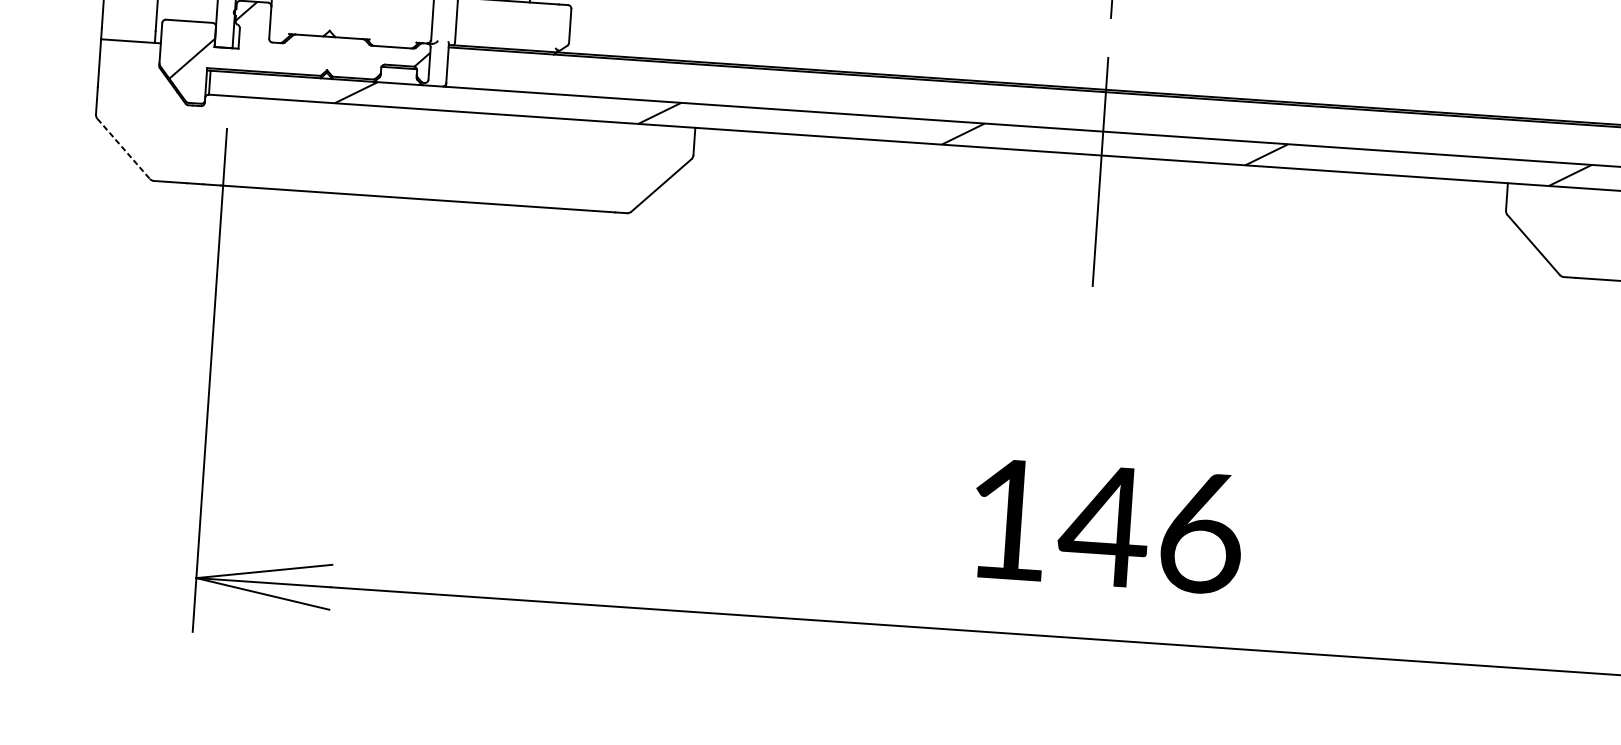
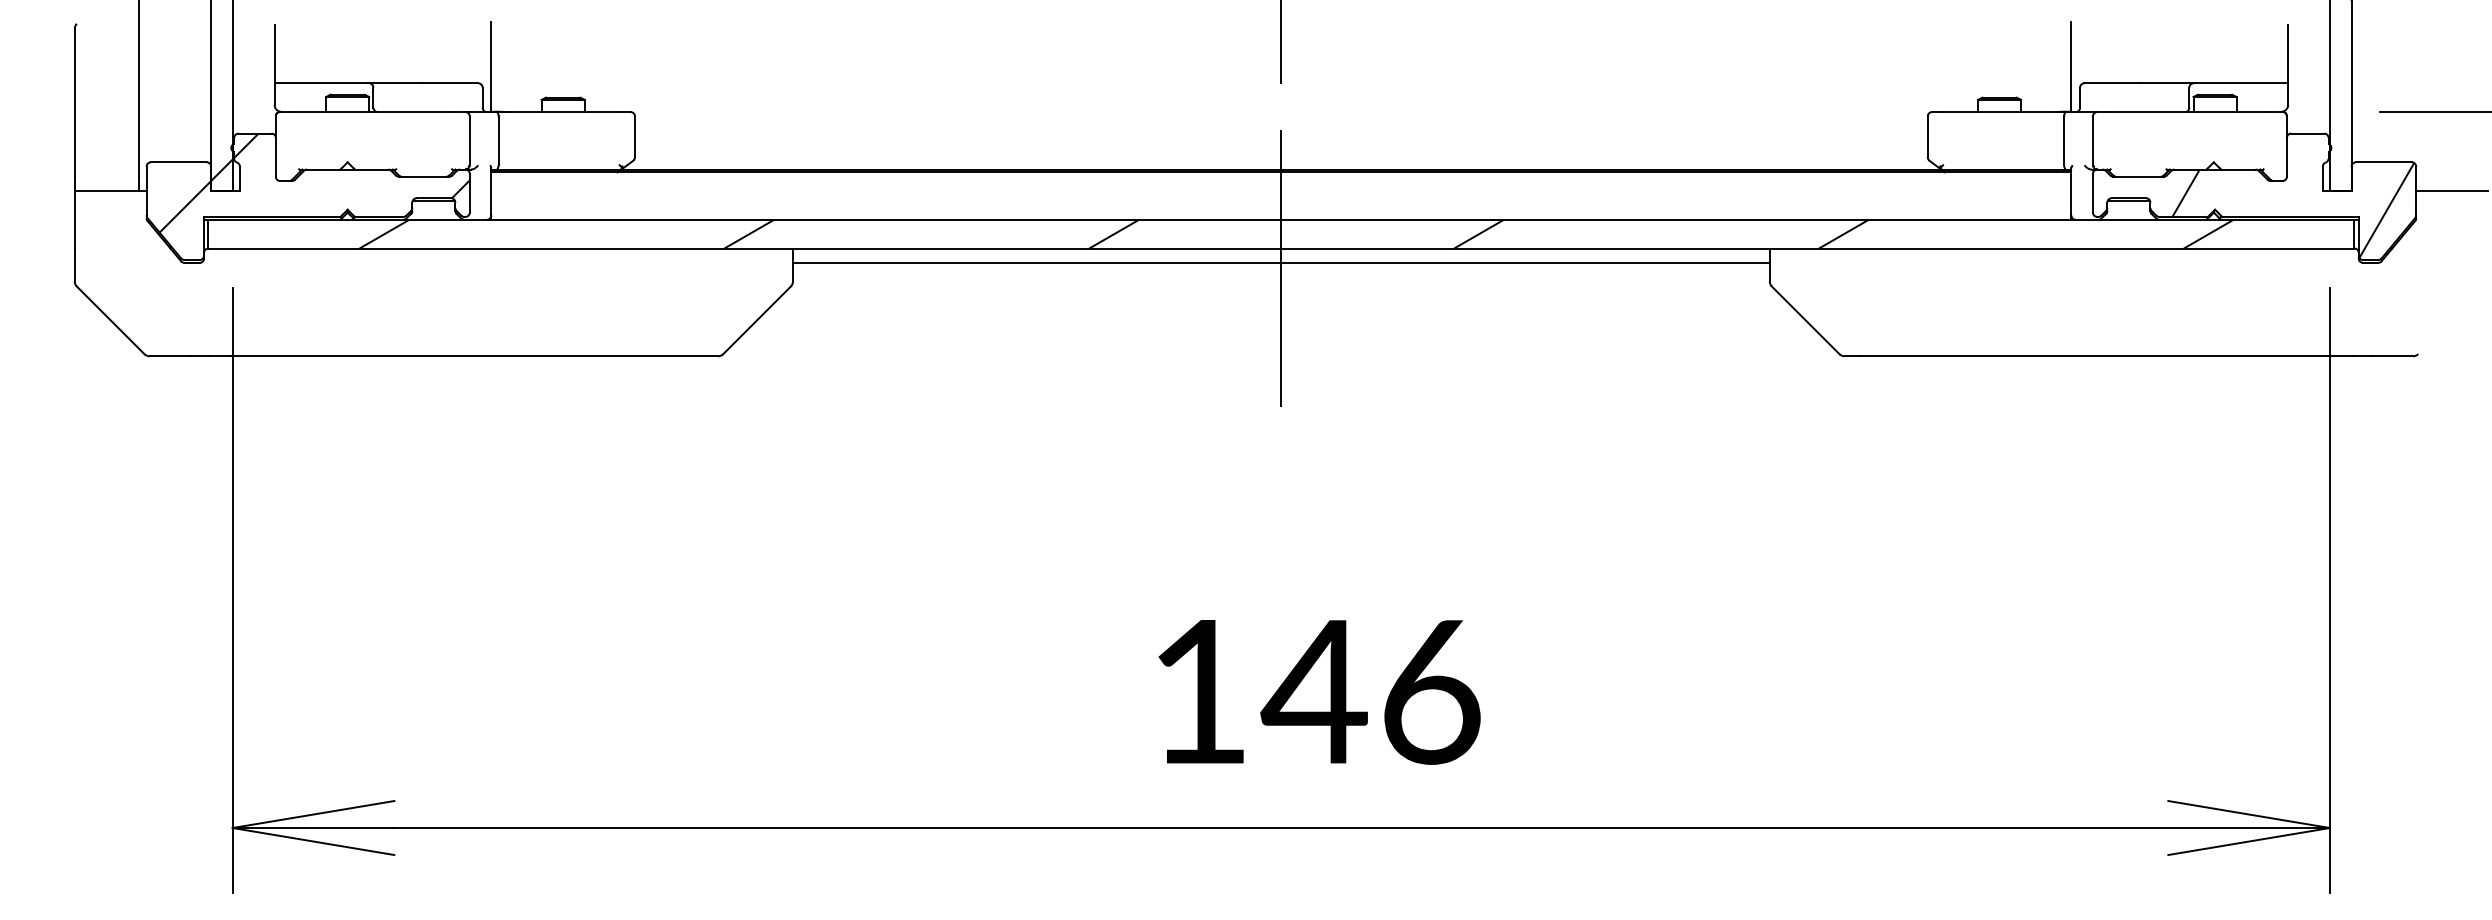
hatch: (224, 29) -> (221, 169), added
line: (123, 148) -> (110, 320), dashed -> solid
line: (1100, 167) -> (1280, 262), added

